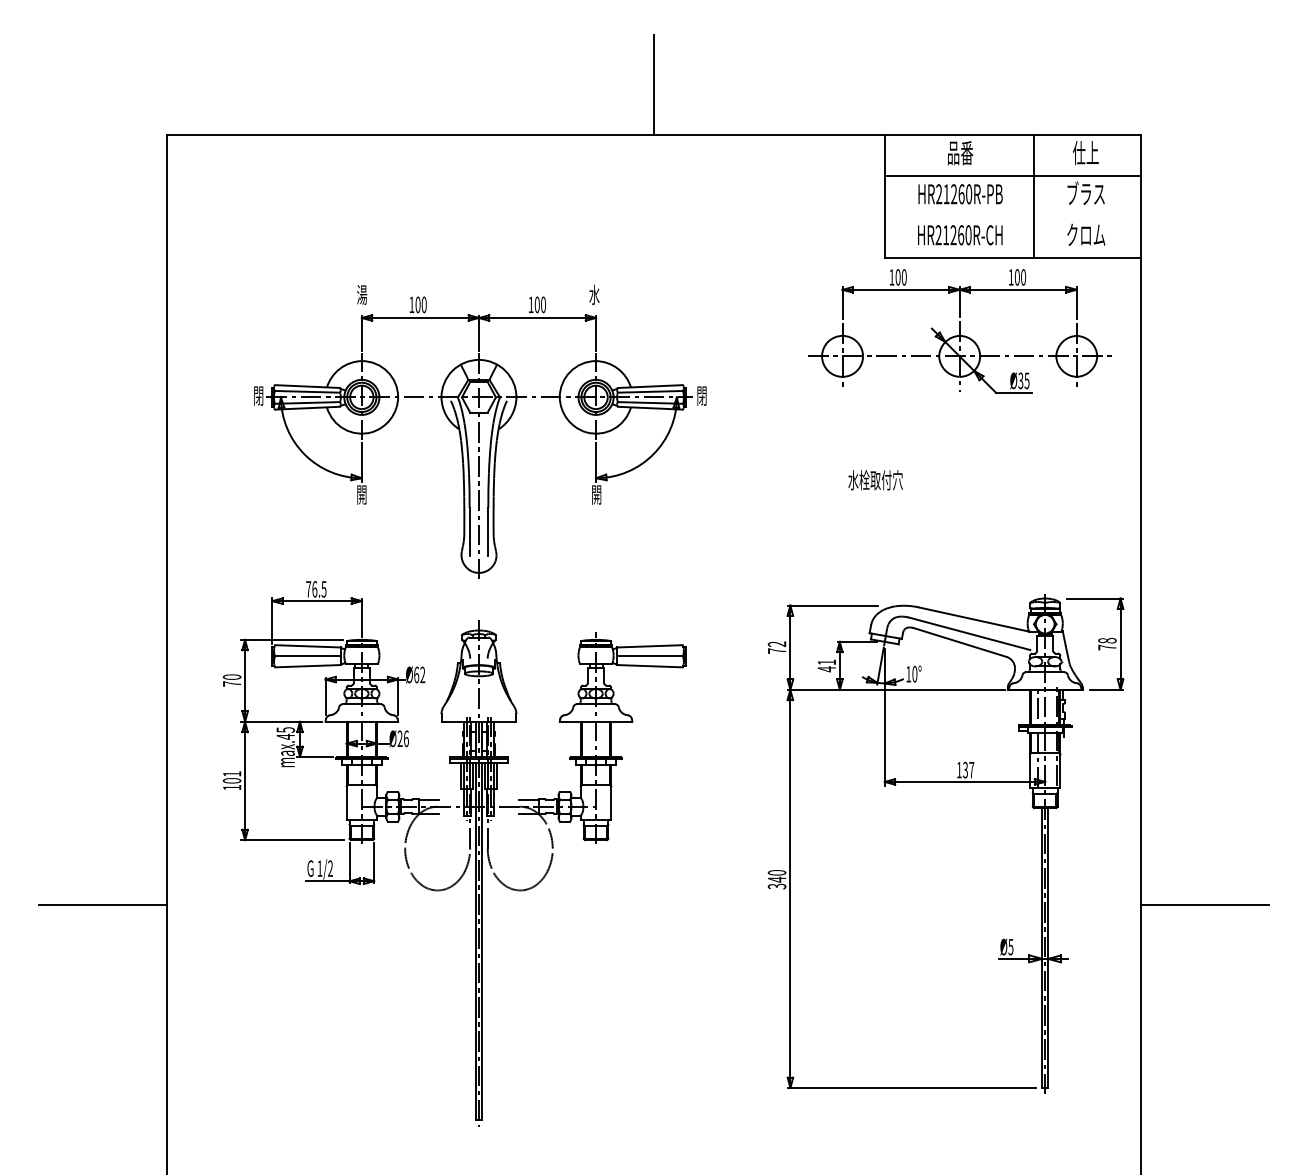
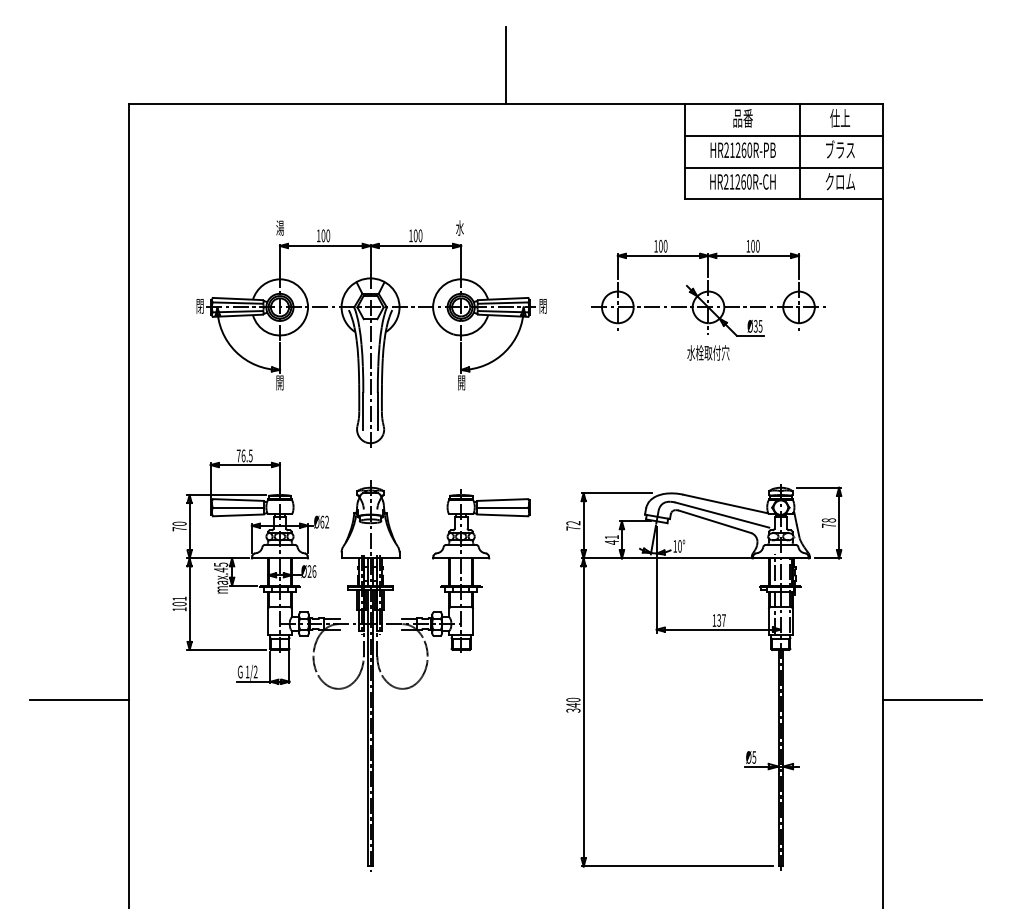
line: (1013, 216) -> (784, 167), added
part: (959, 331) -> (708, 288), moved
text: (875, 480) -> (708, 353), moved
part: (945, 782) -> (703, 630), moved

